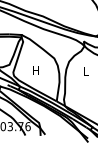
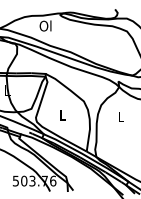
text: (36, 70) -> (62, 115), H -> L

